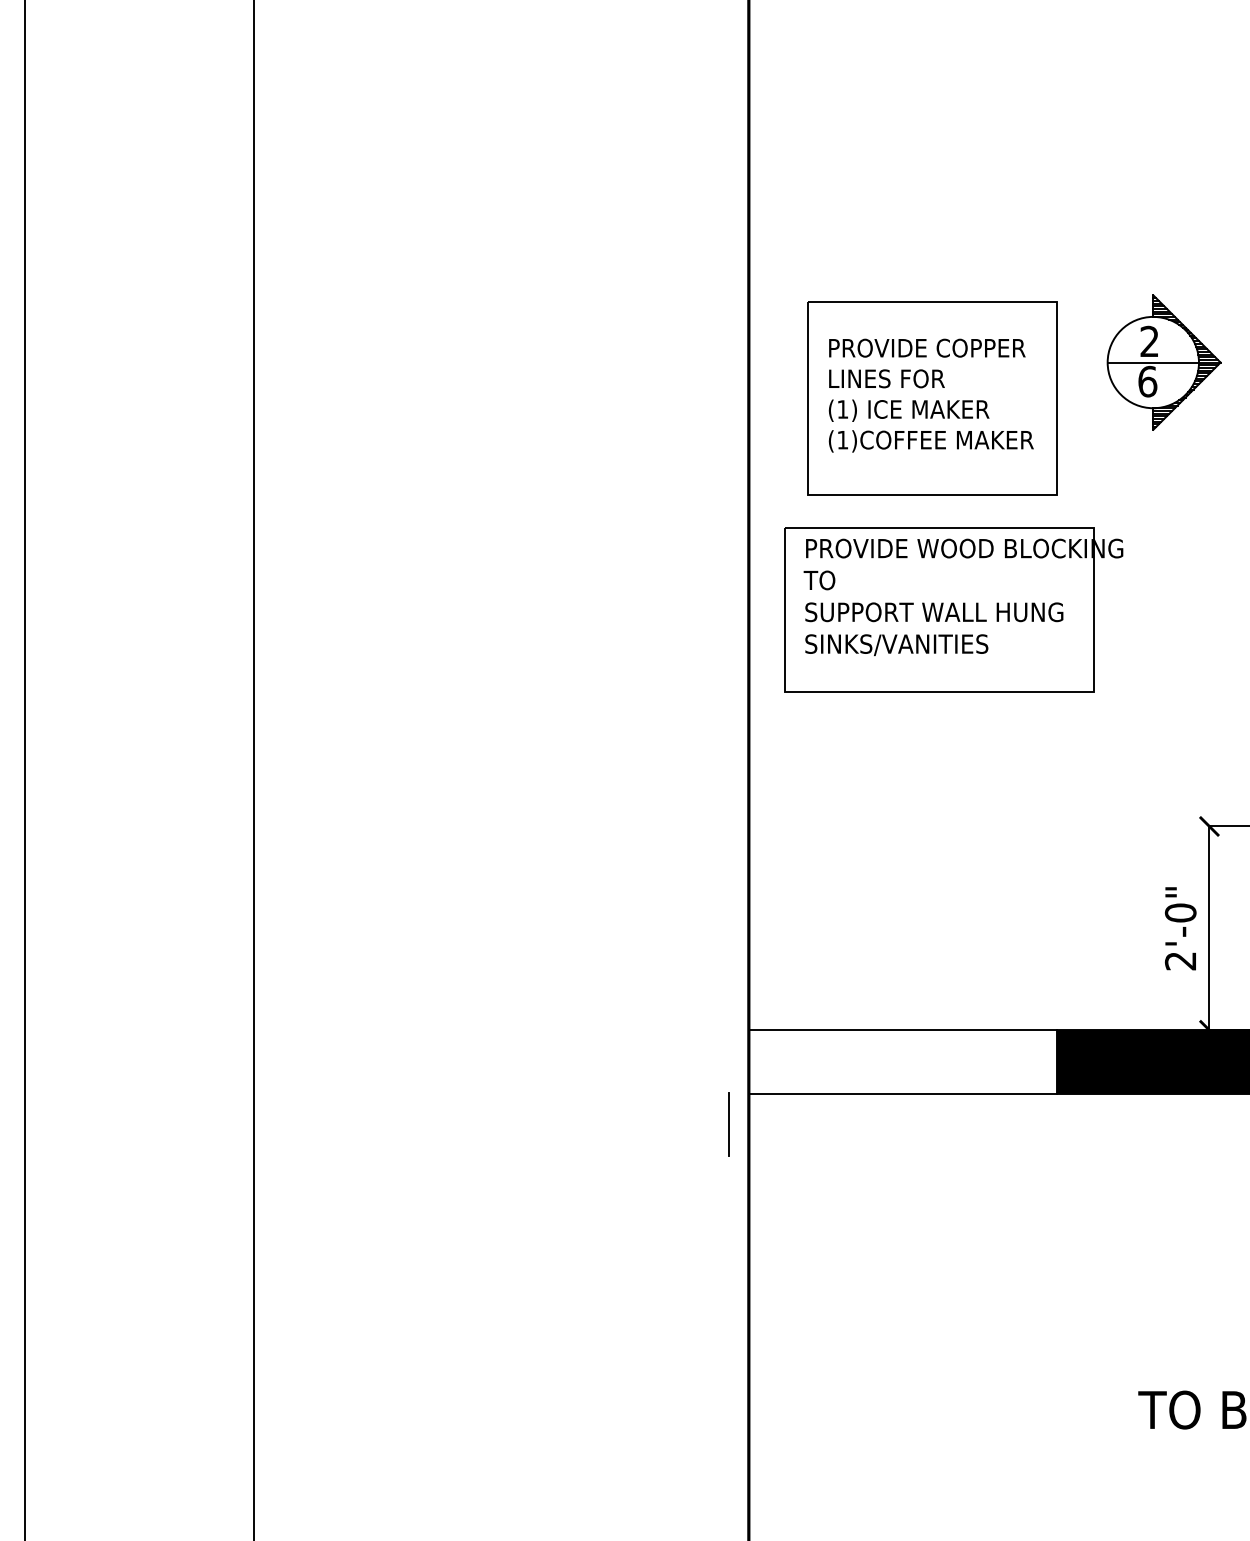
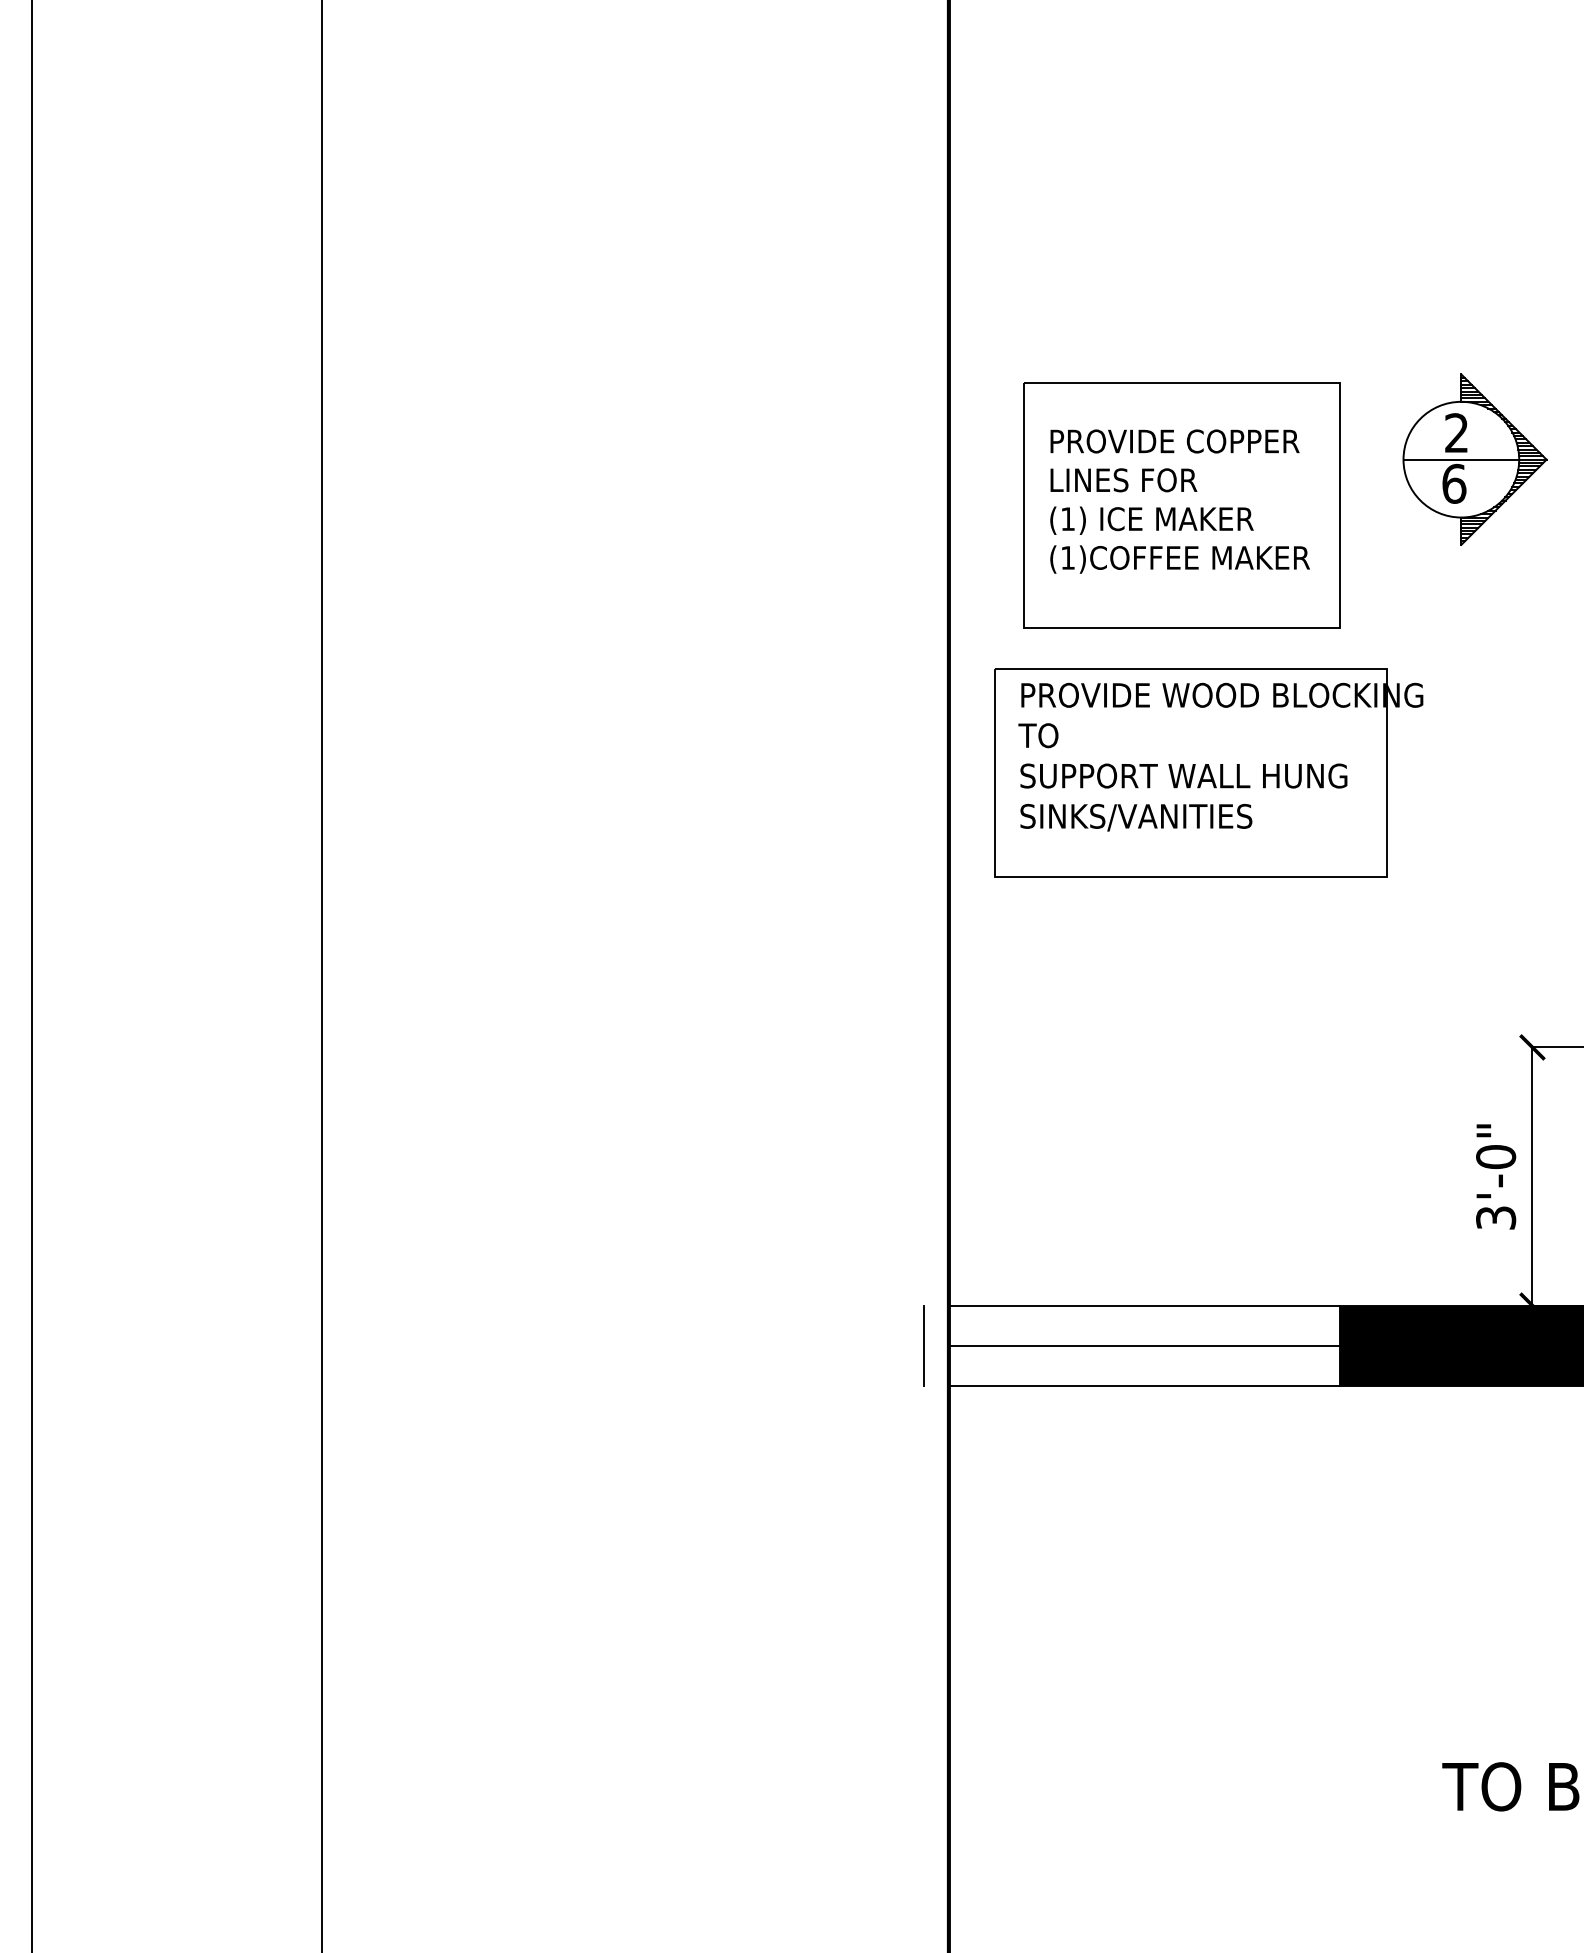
text: (1181, 960) -> (1496, 1217), 2'-0" -> 3'-0"
line: (902, 1061) -> (1143, 1345), added
line: (728, 1124) -> (923, 1345), moved

